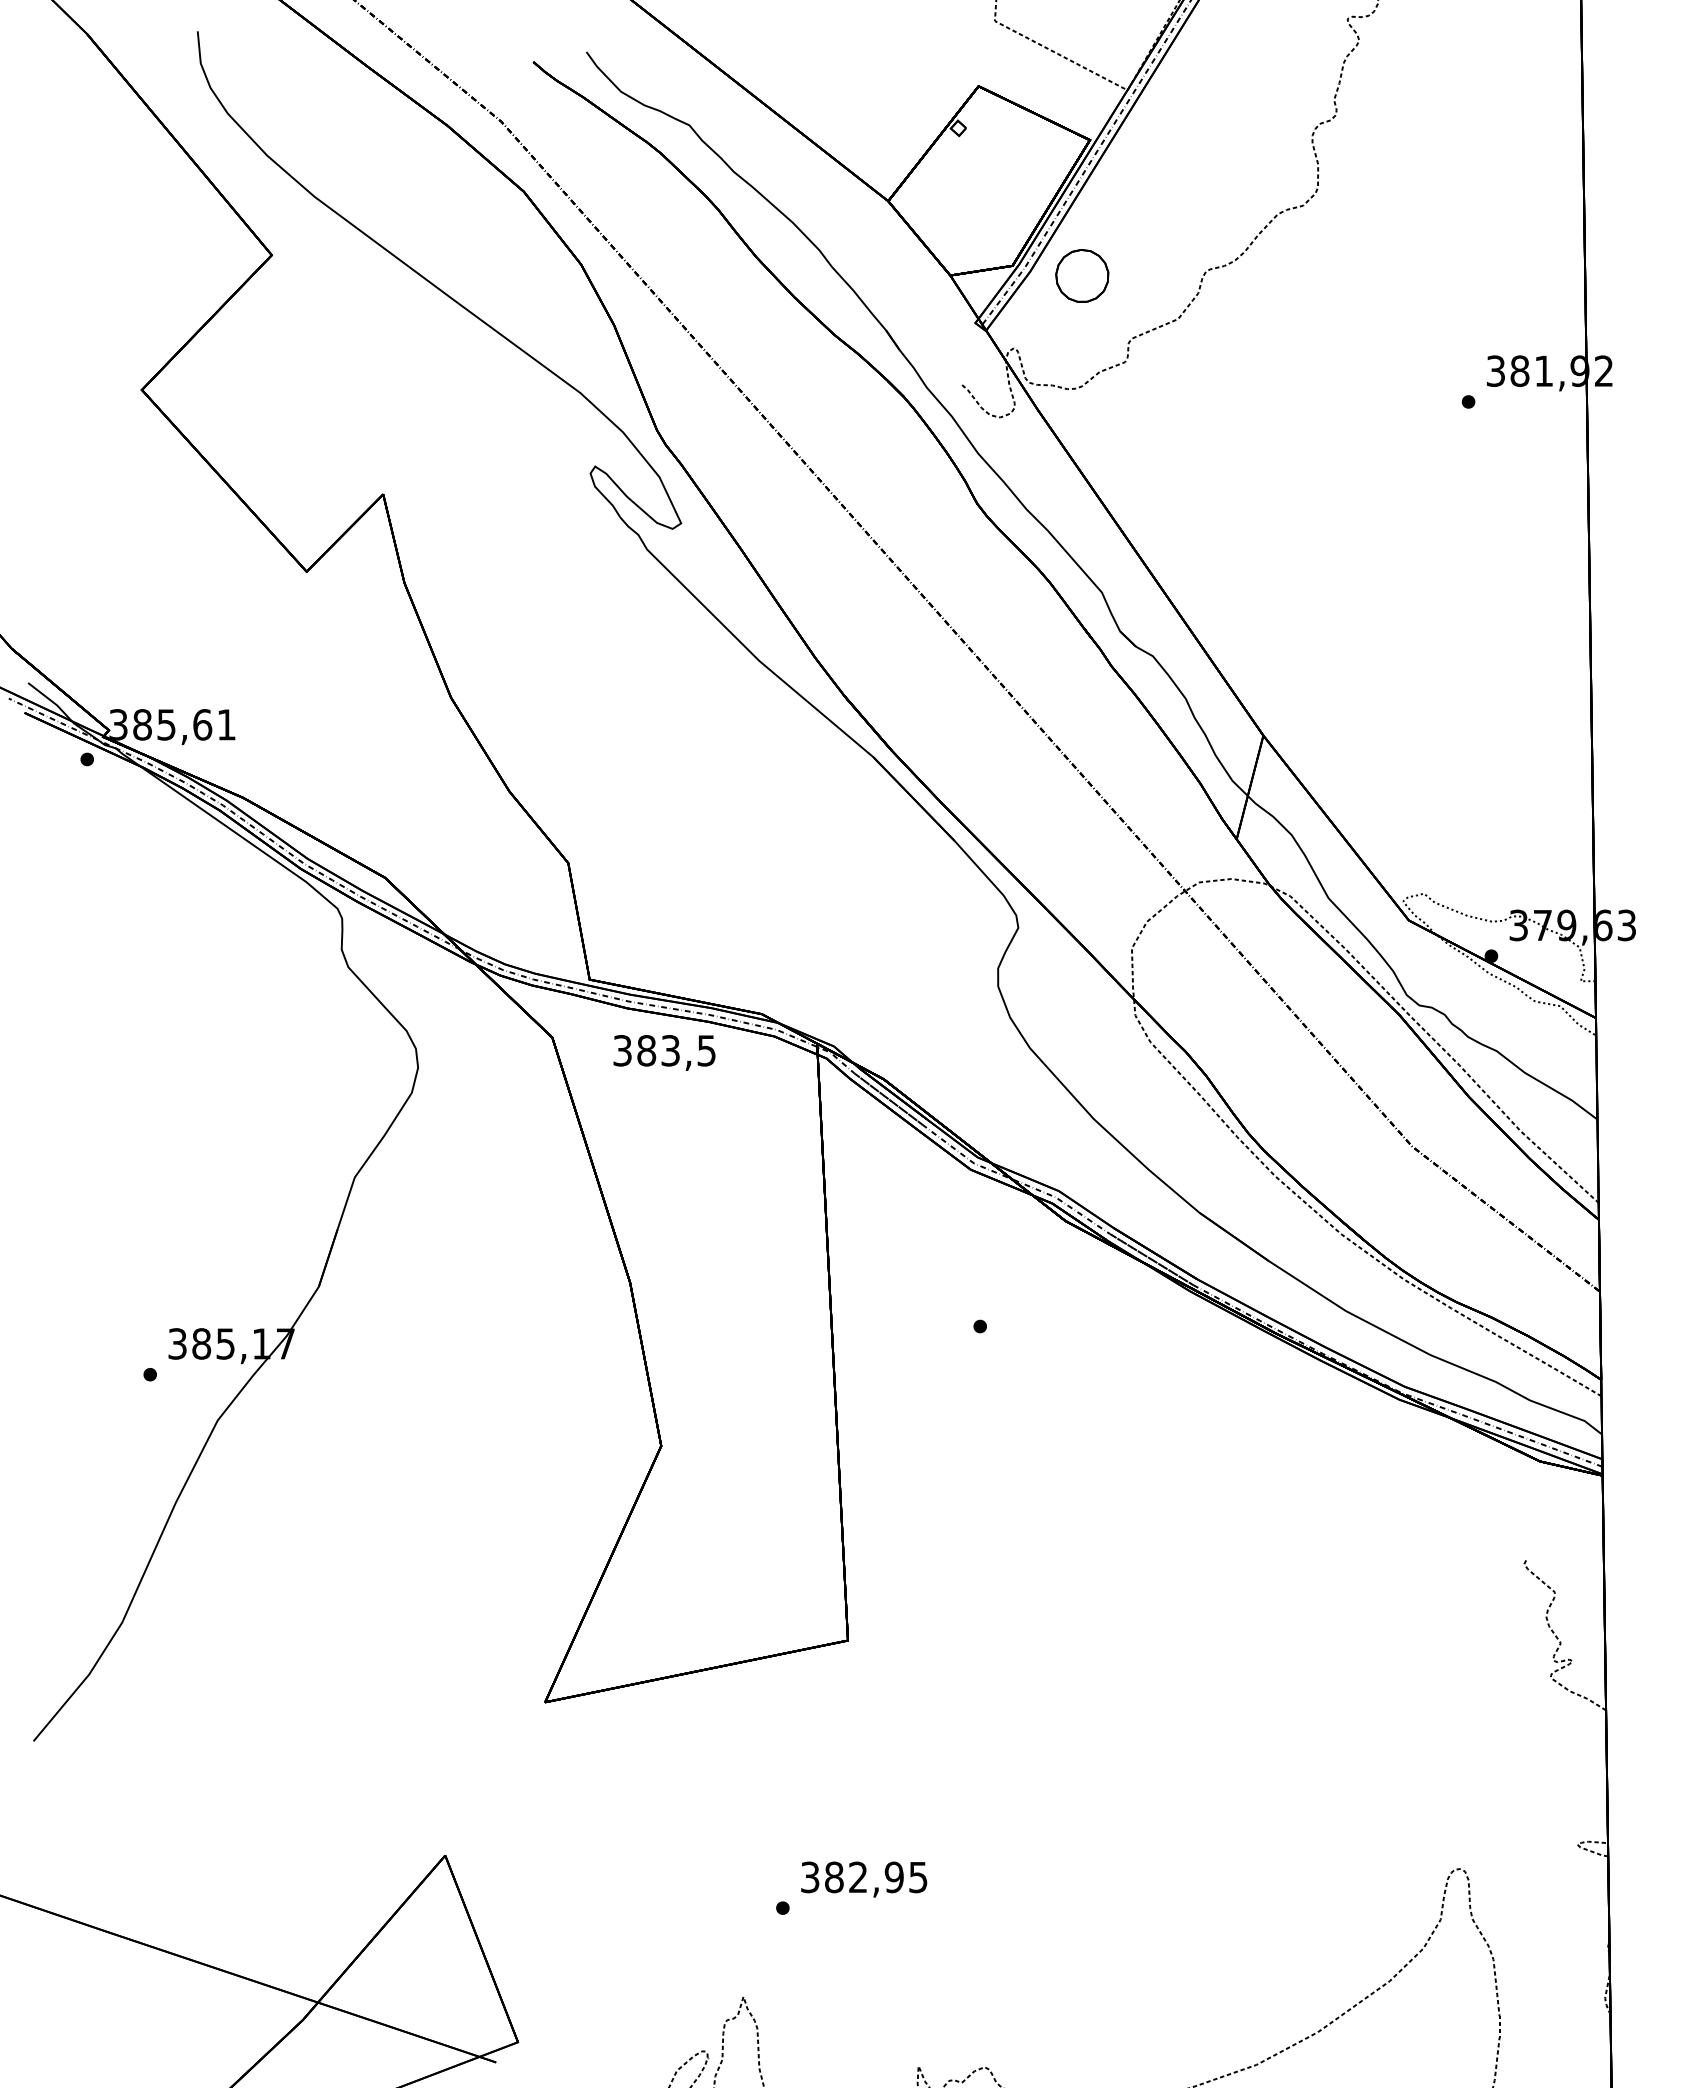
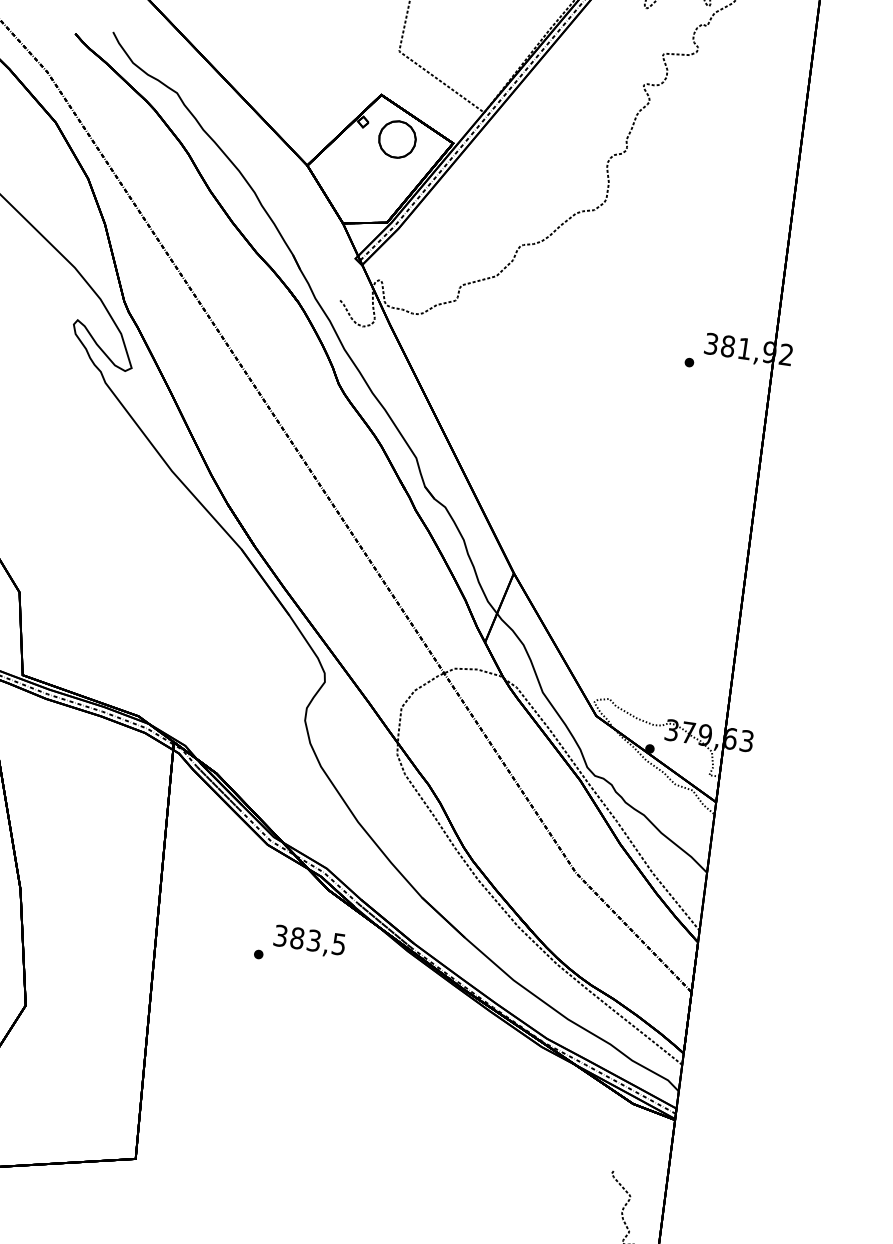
part: (1082, 275) -> (397, 139), moved
text: (664, 1052) -> (309, 941), moved

